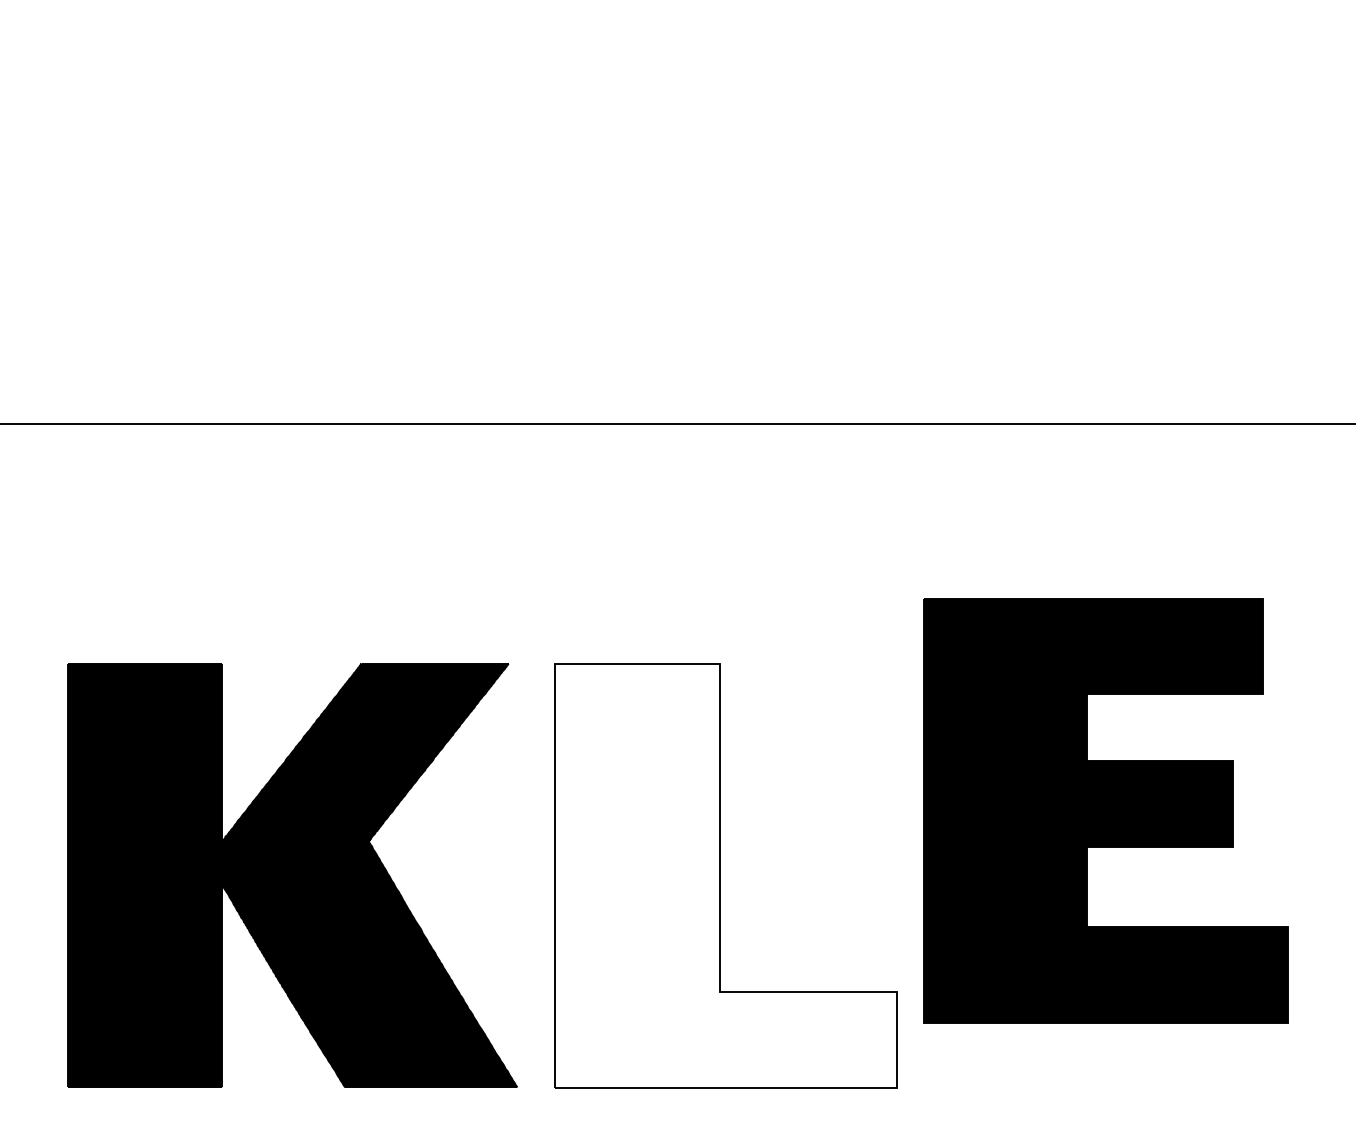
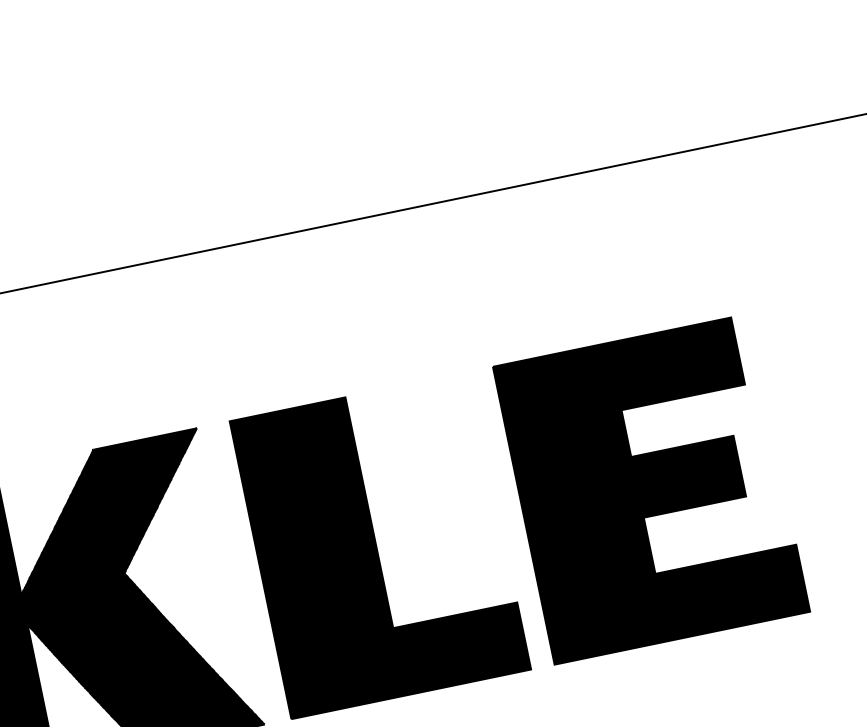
part: (1105, 810) -> (651, 489), moved
fill: (725, 875) -> (380, 545), added

